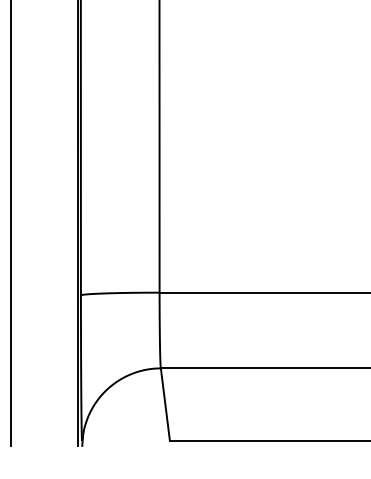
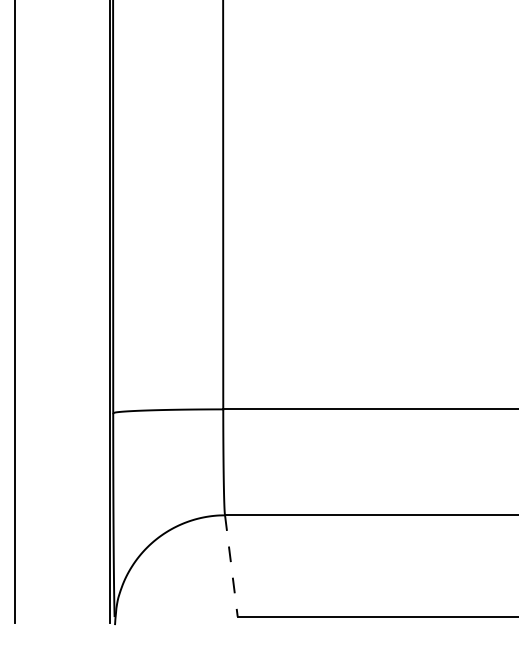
line: (165, 404) -> (231, 565), solid -> dashed

